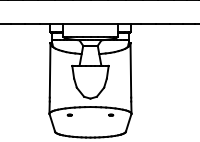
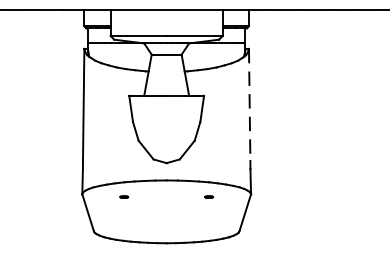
line: (130, 70) -> (248, 105), solid -> dashed

